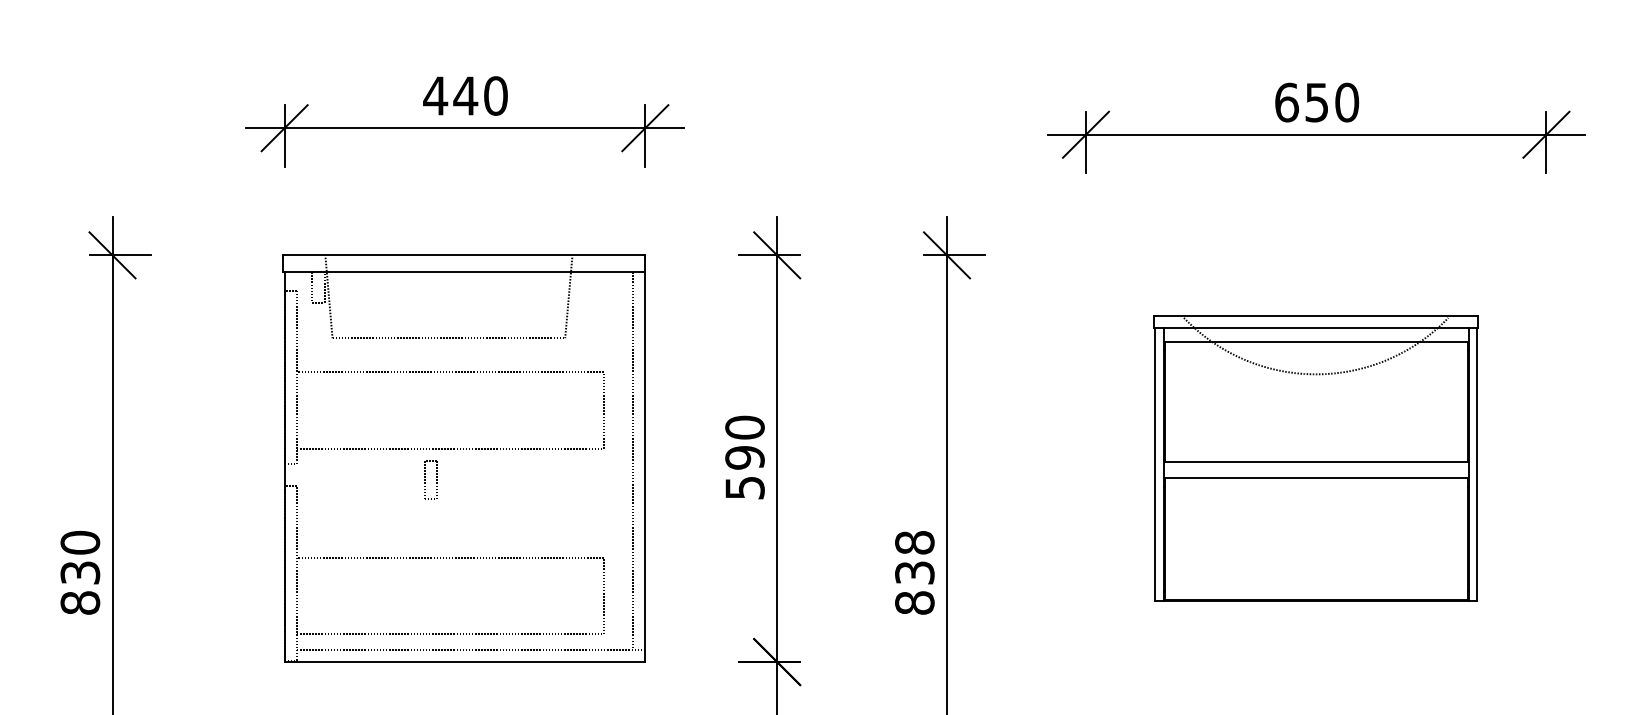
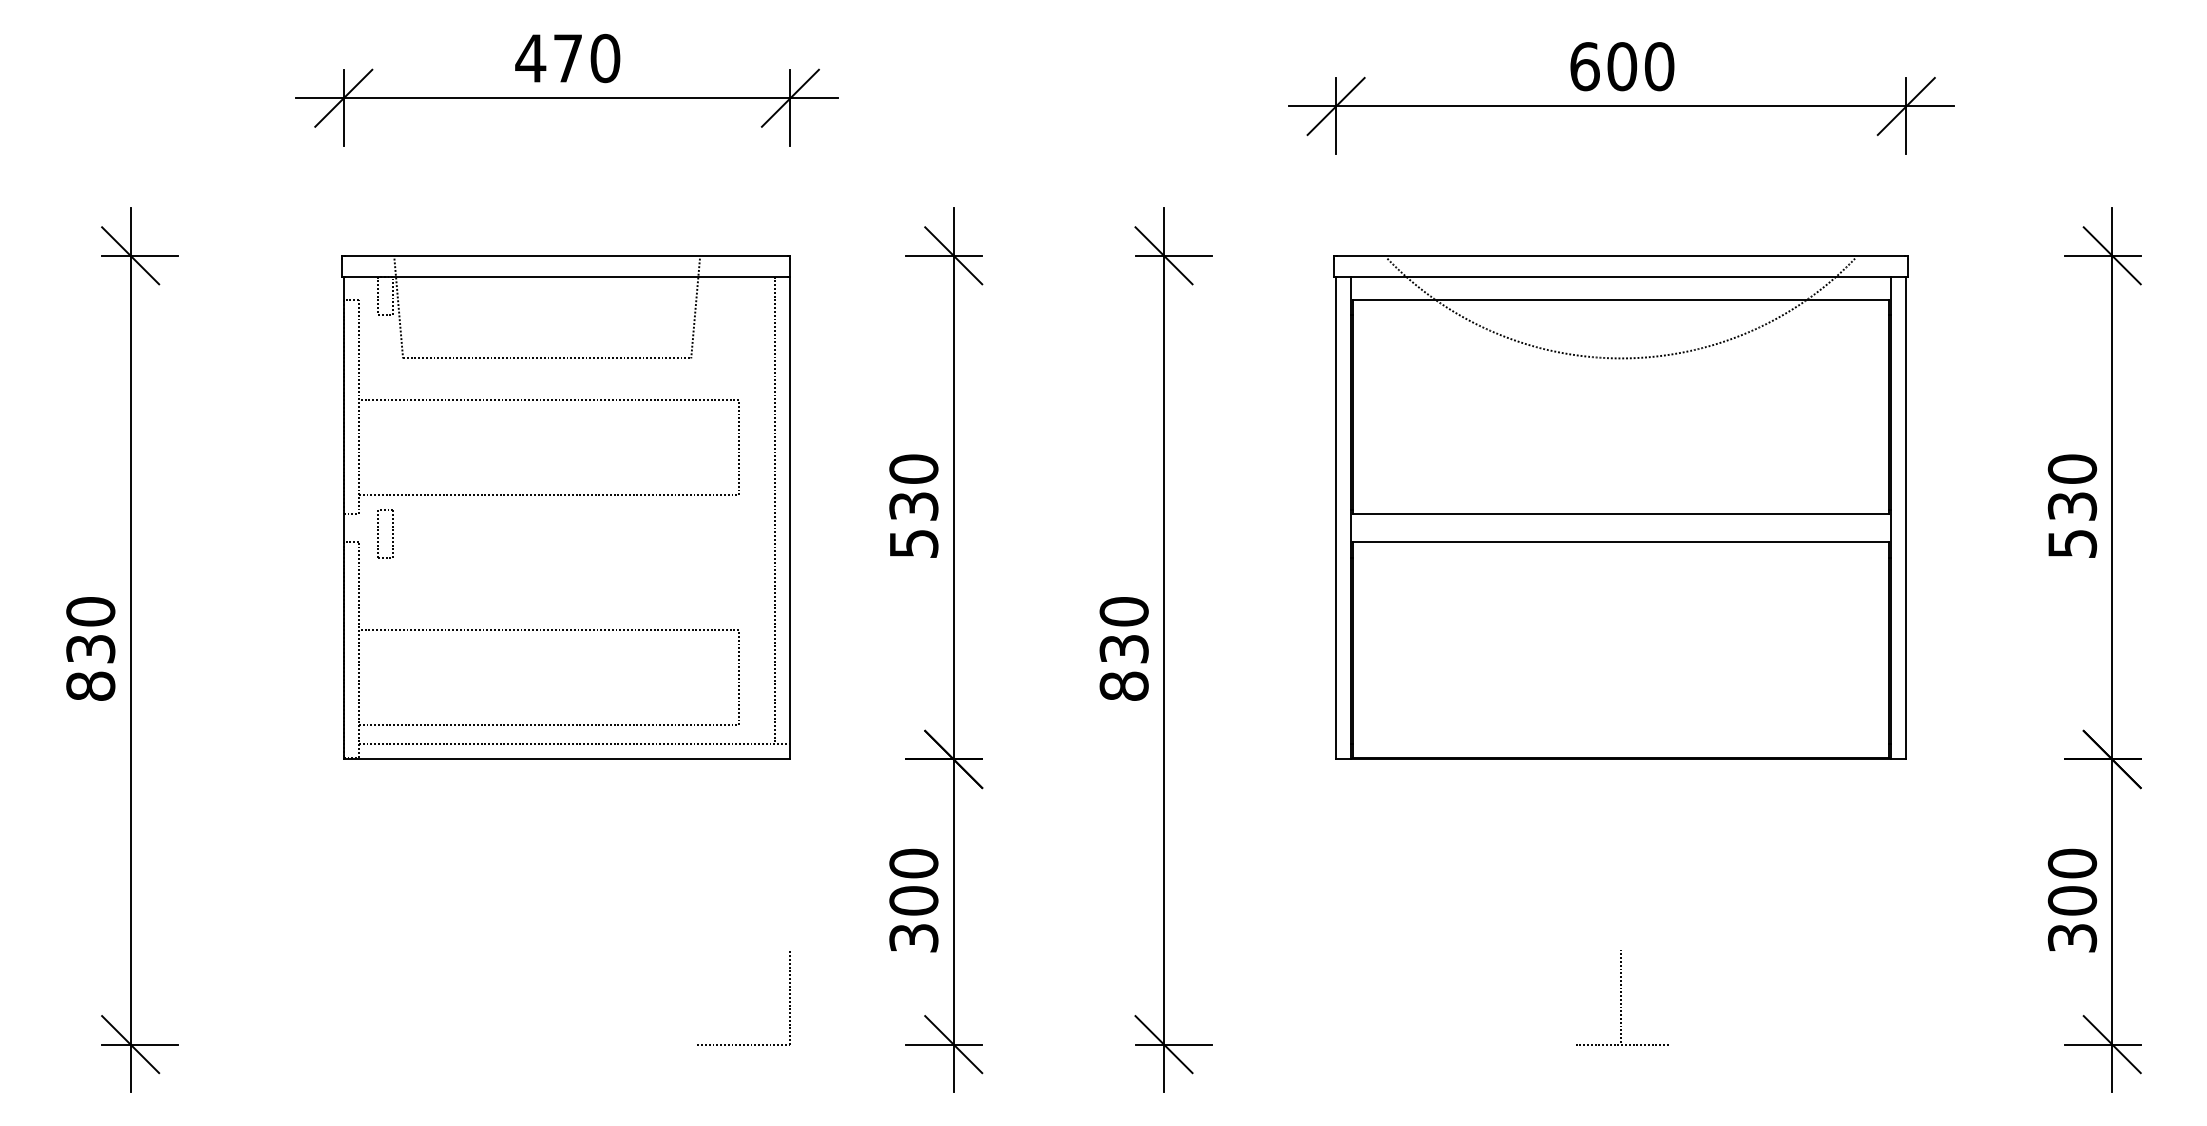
text: (465, 96) -> (567, 58), 440 -> 470
text: (1317, 102) -> (1622, 66), 650 -> 600
text: (744, 457) -> (913, 506), 590 -> 530
part: (1315, 458) -> (1620, 507), size x1.43
part: (424, 479) -> (378, 533), moved
text: (914, 542) -> (1123, 611), 838 -> 830

